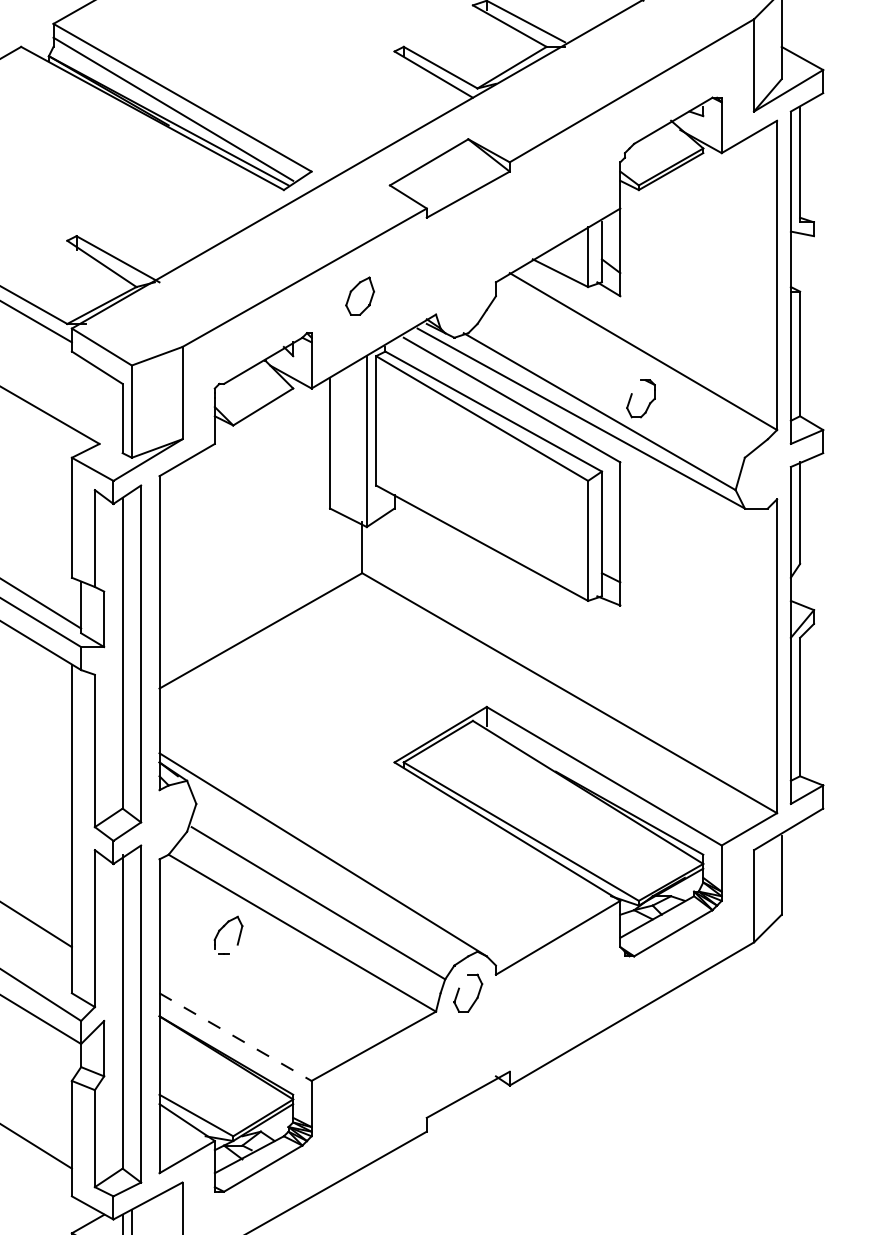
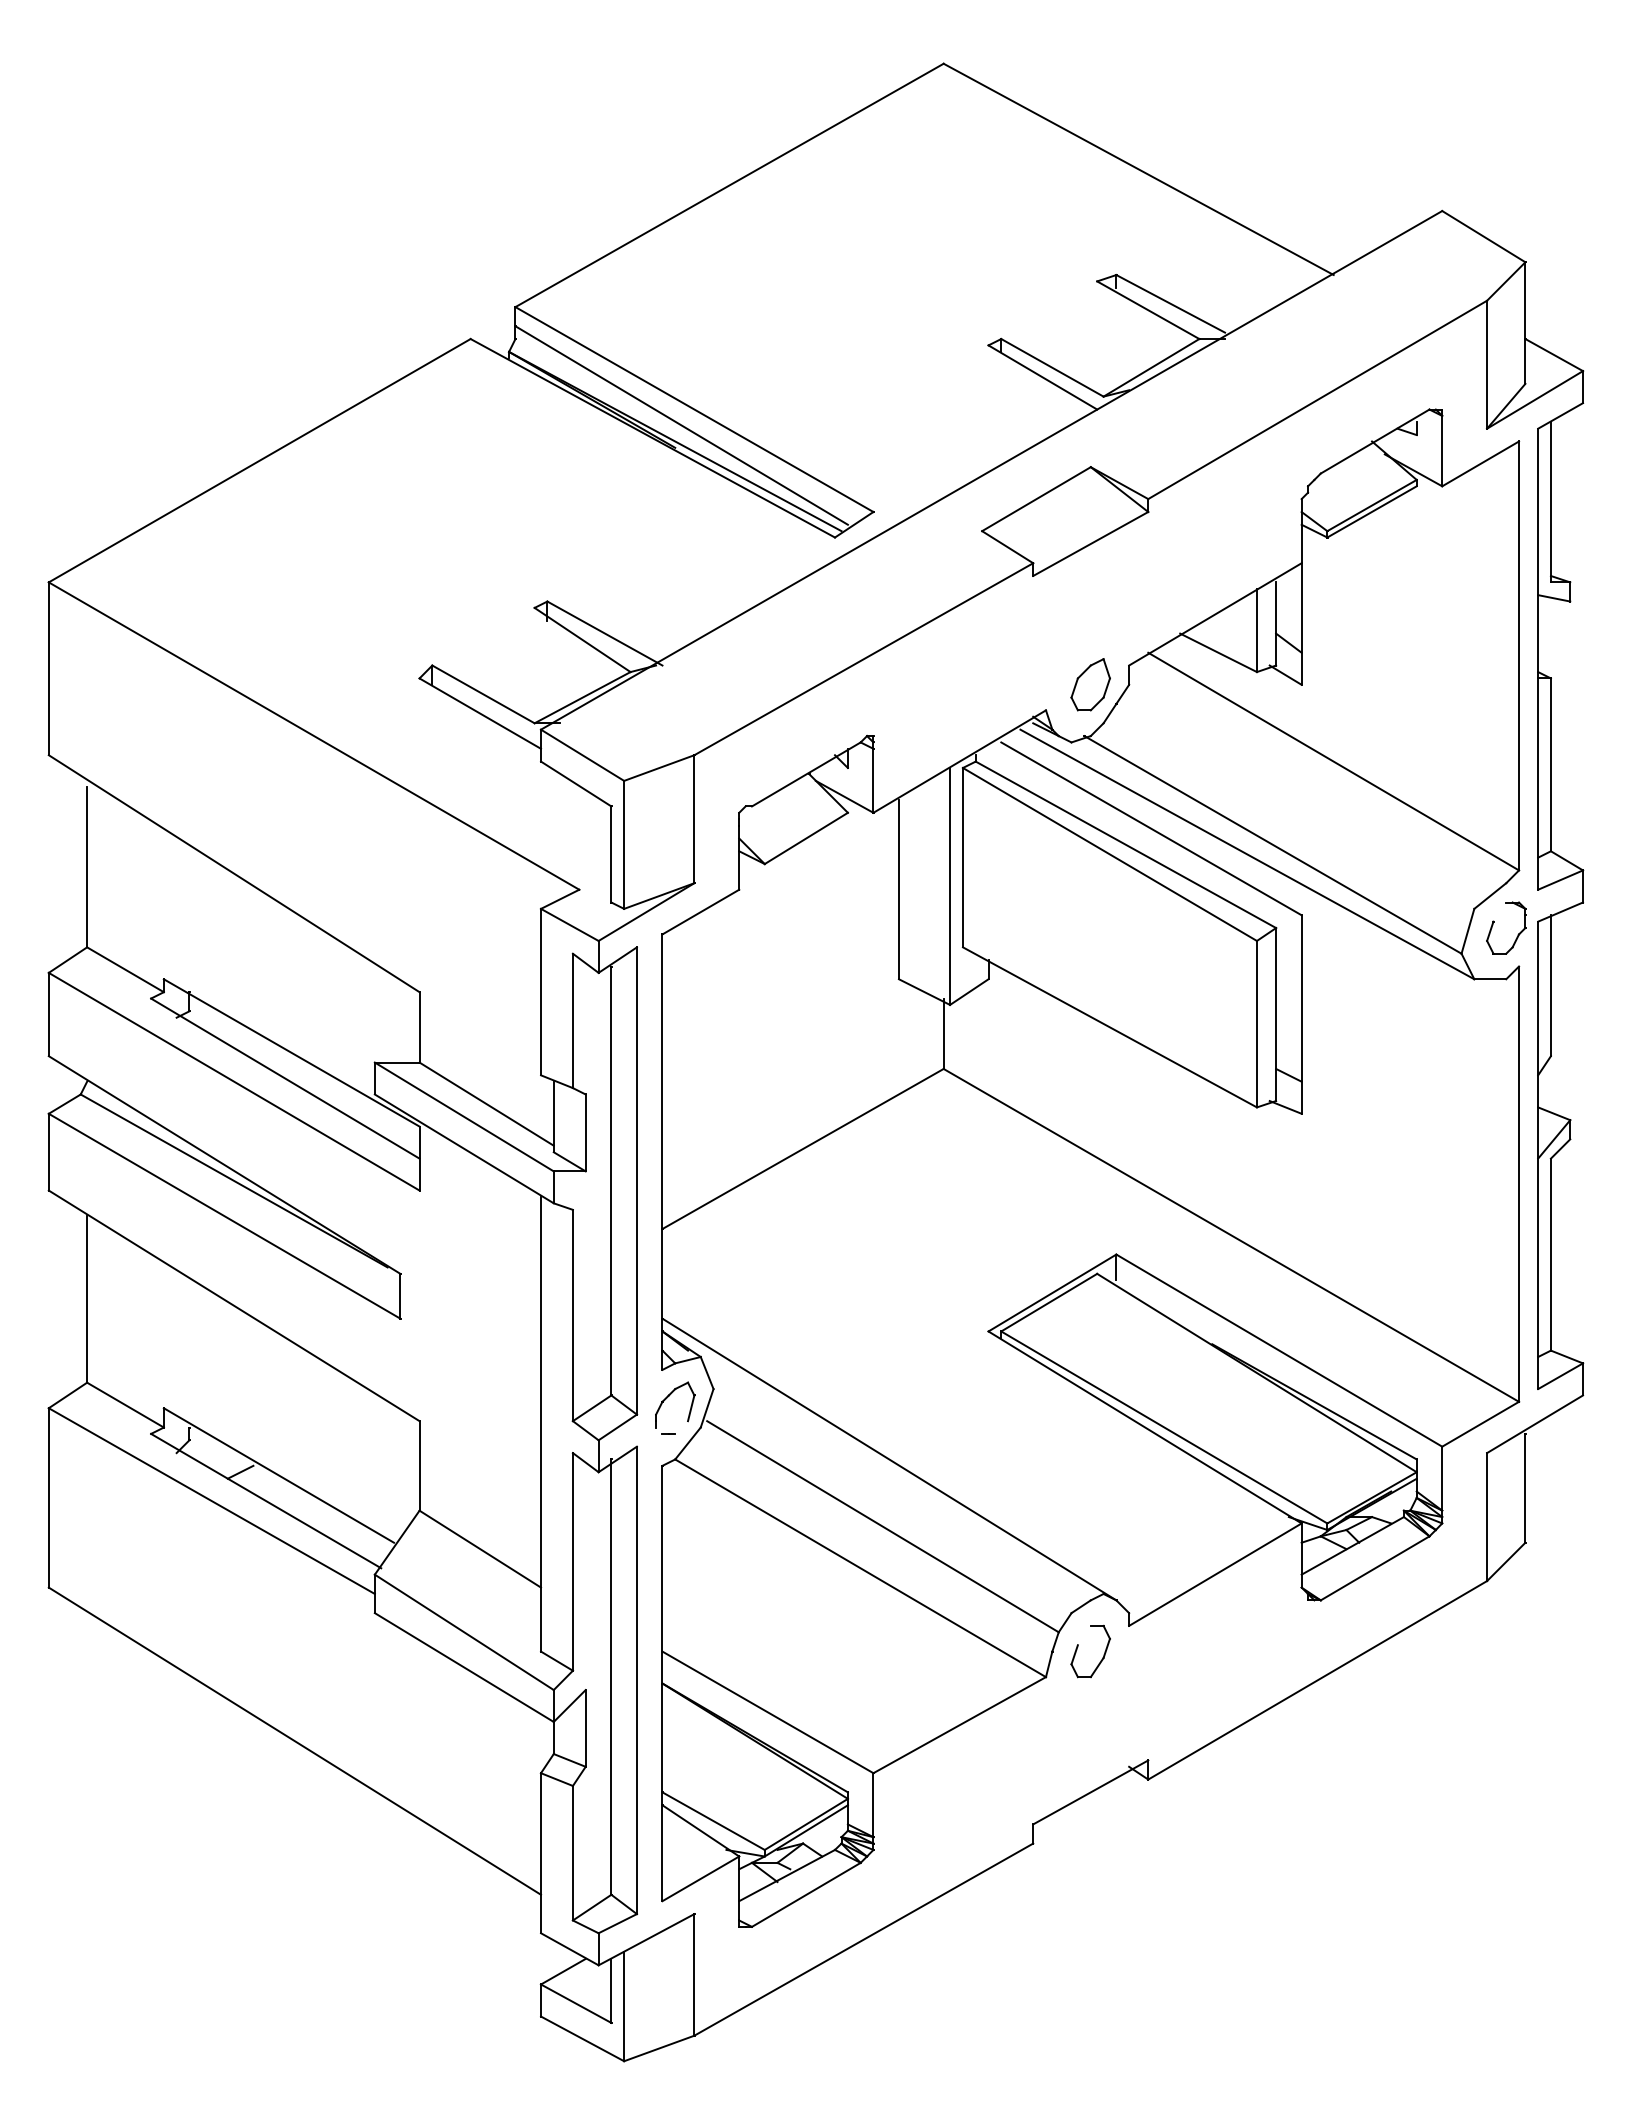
part: (359, 295) -> (1090, 684), moved
part: (632, 394) -> (1494, 922), moved
part: (222, 928) -> (667, 1398), moved
line: (235, 1037) -> (767, 1712), dashed -> solid

